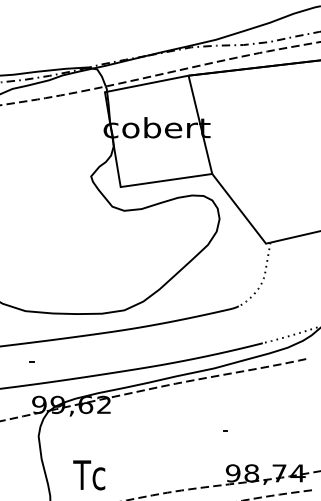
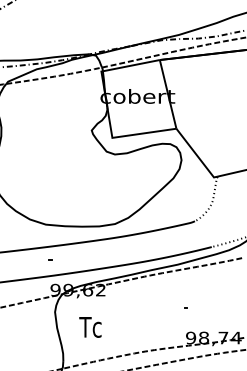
text: (89, 475) -> (90, 327), moved

